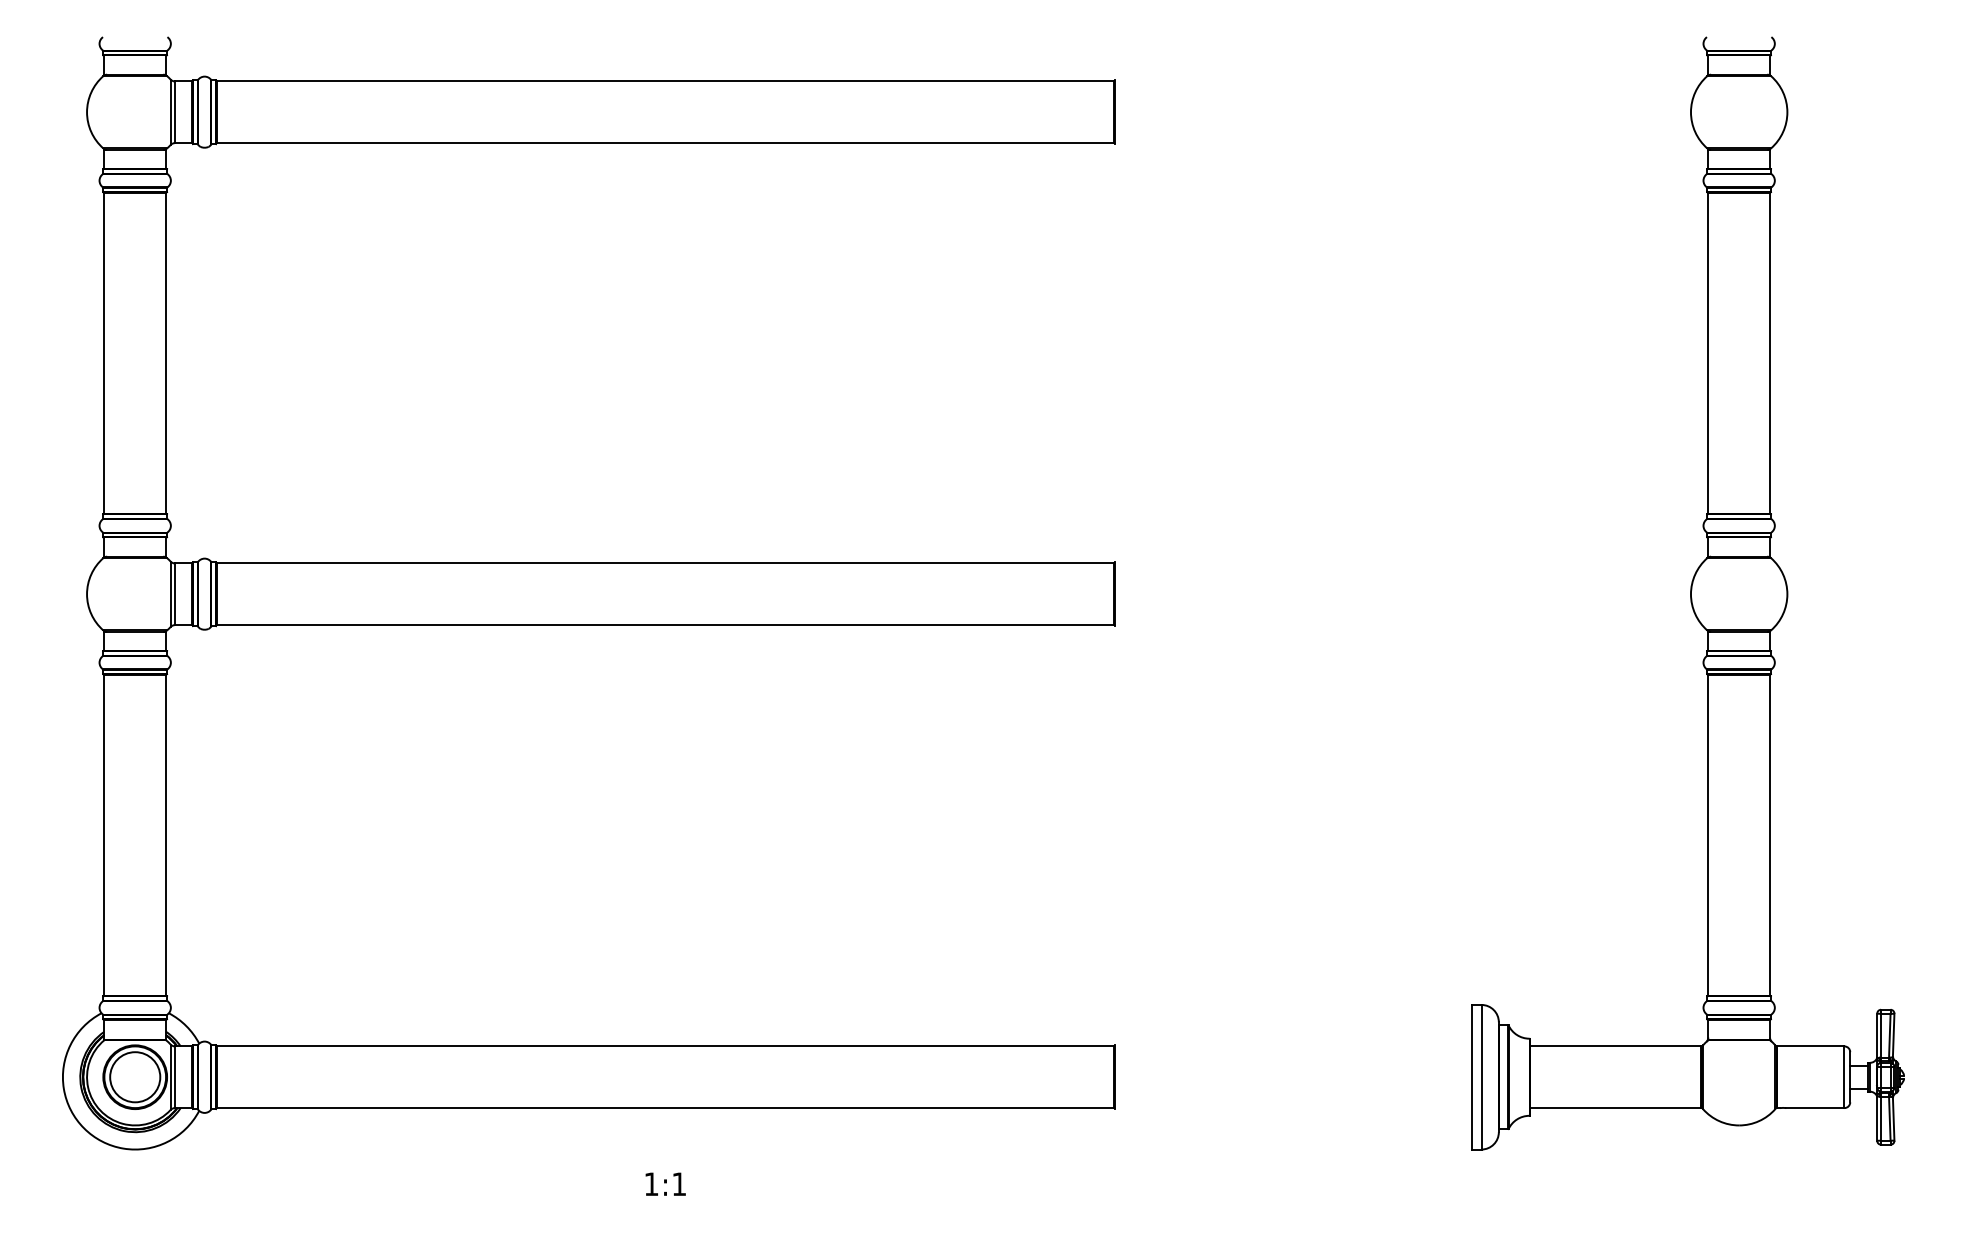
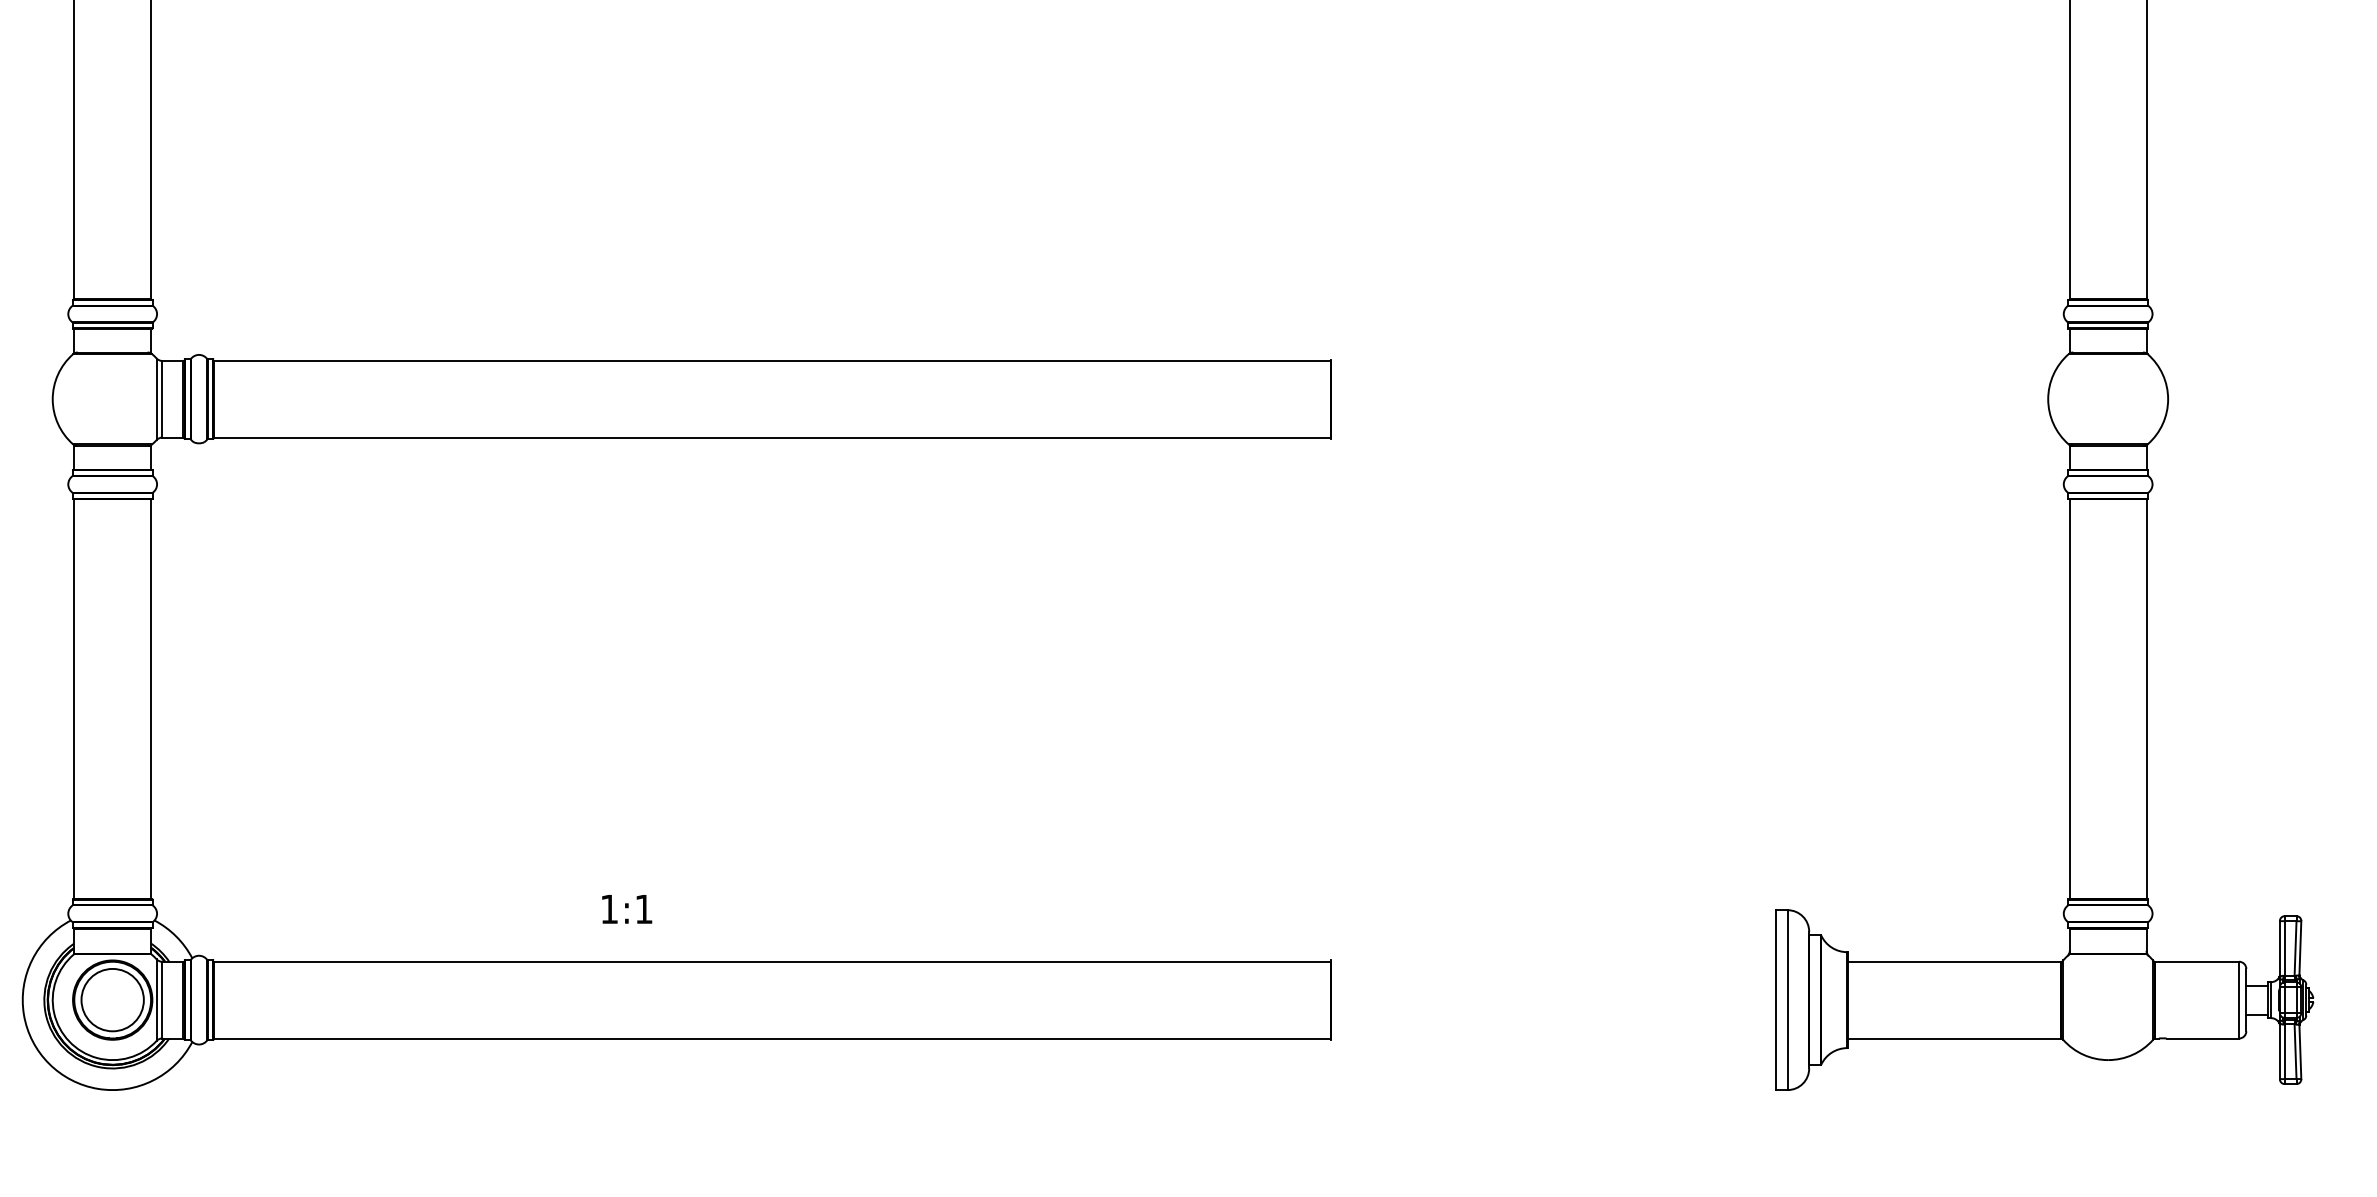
text: (665, 1183) -> (626, 908), moved

